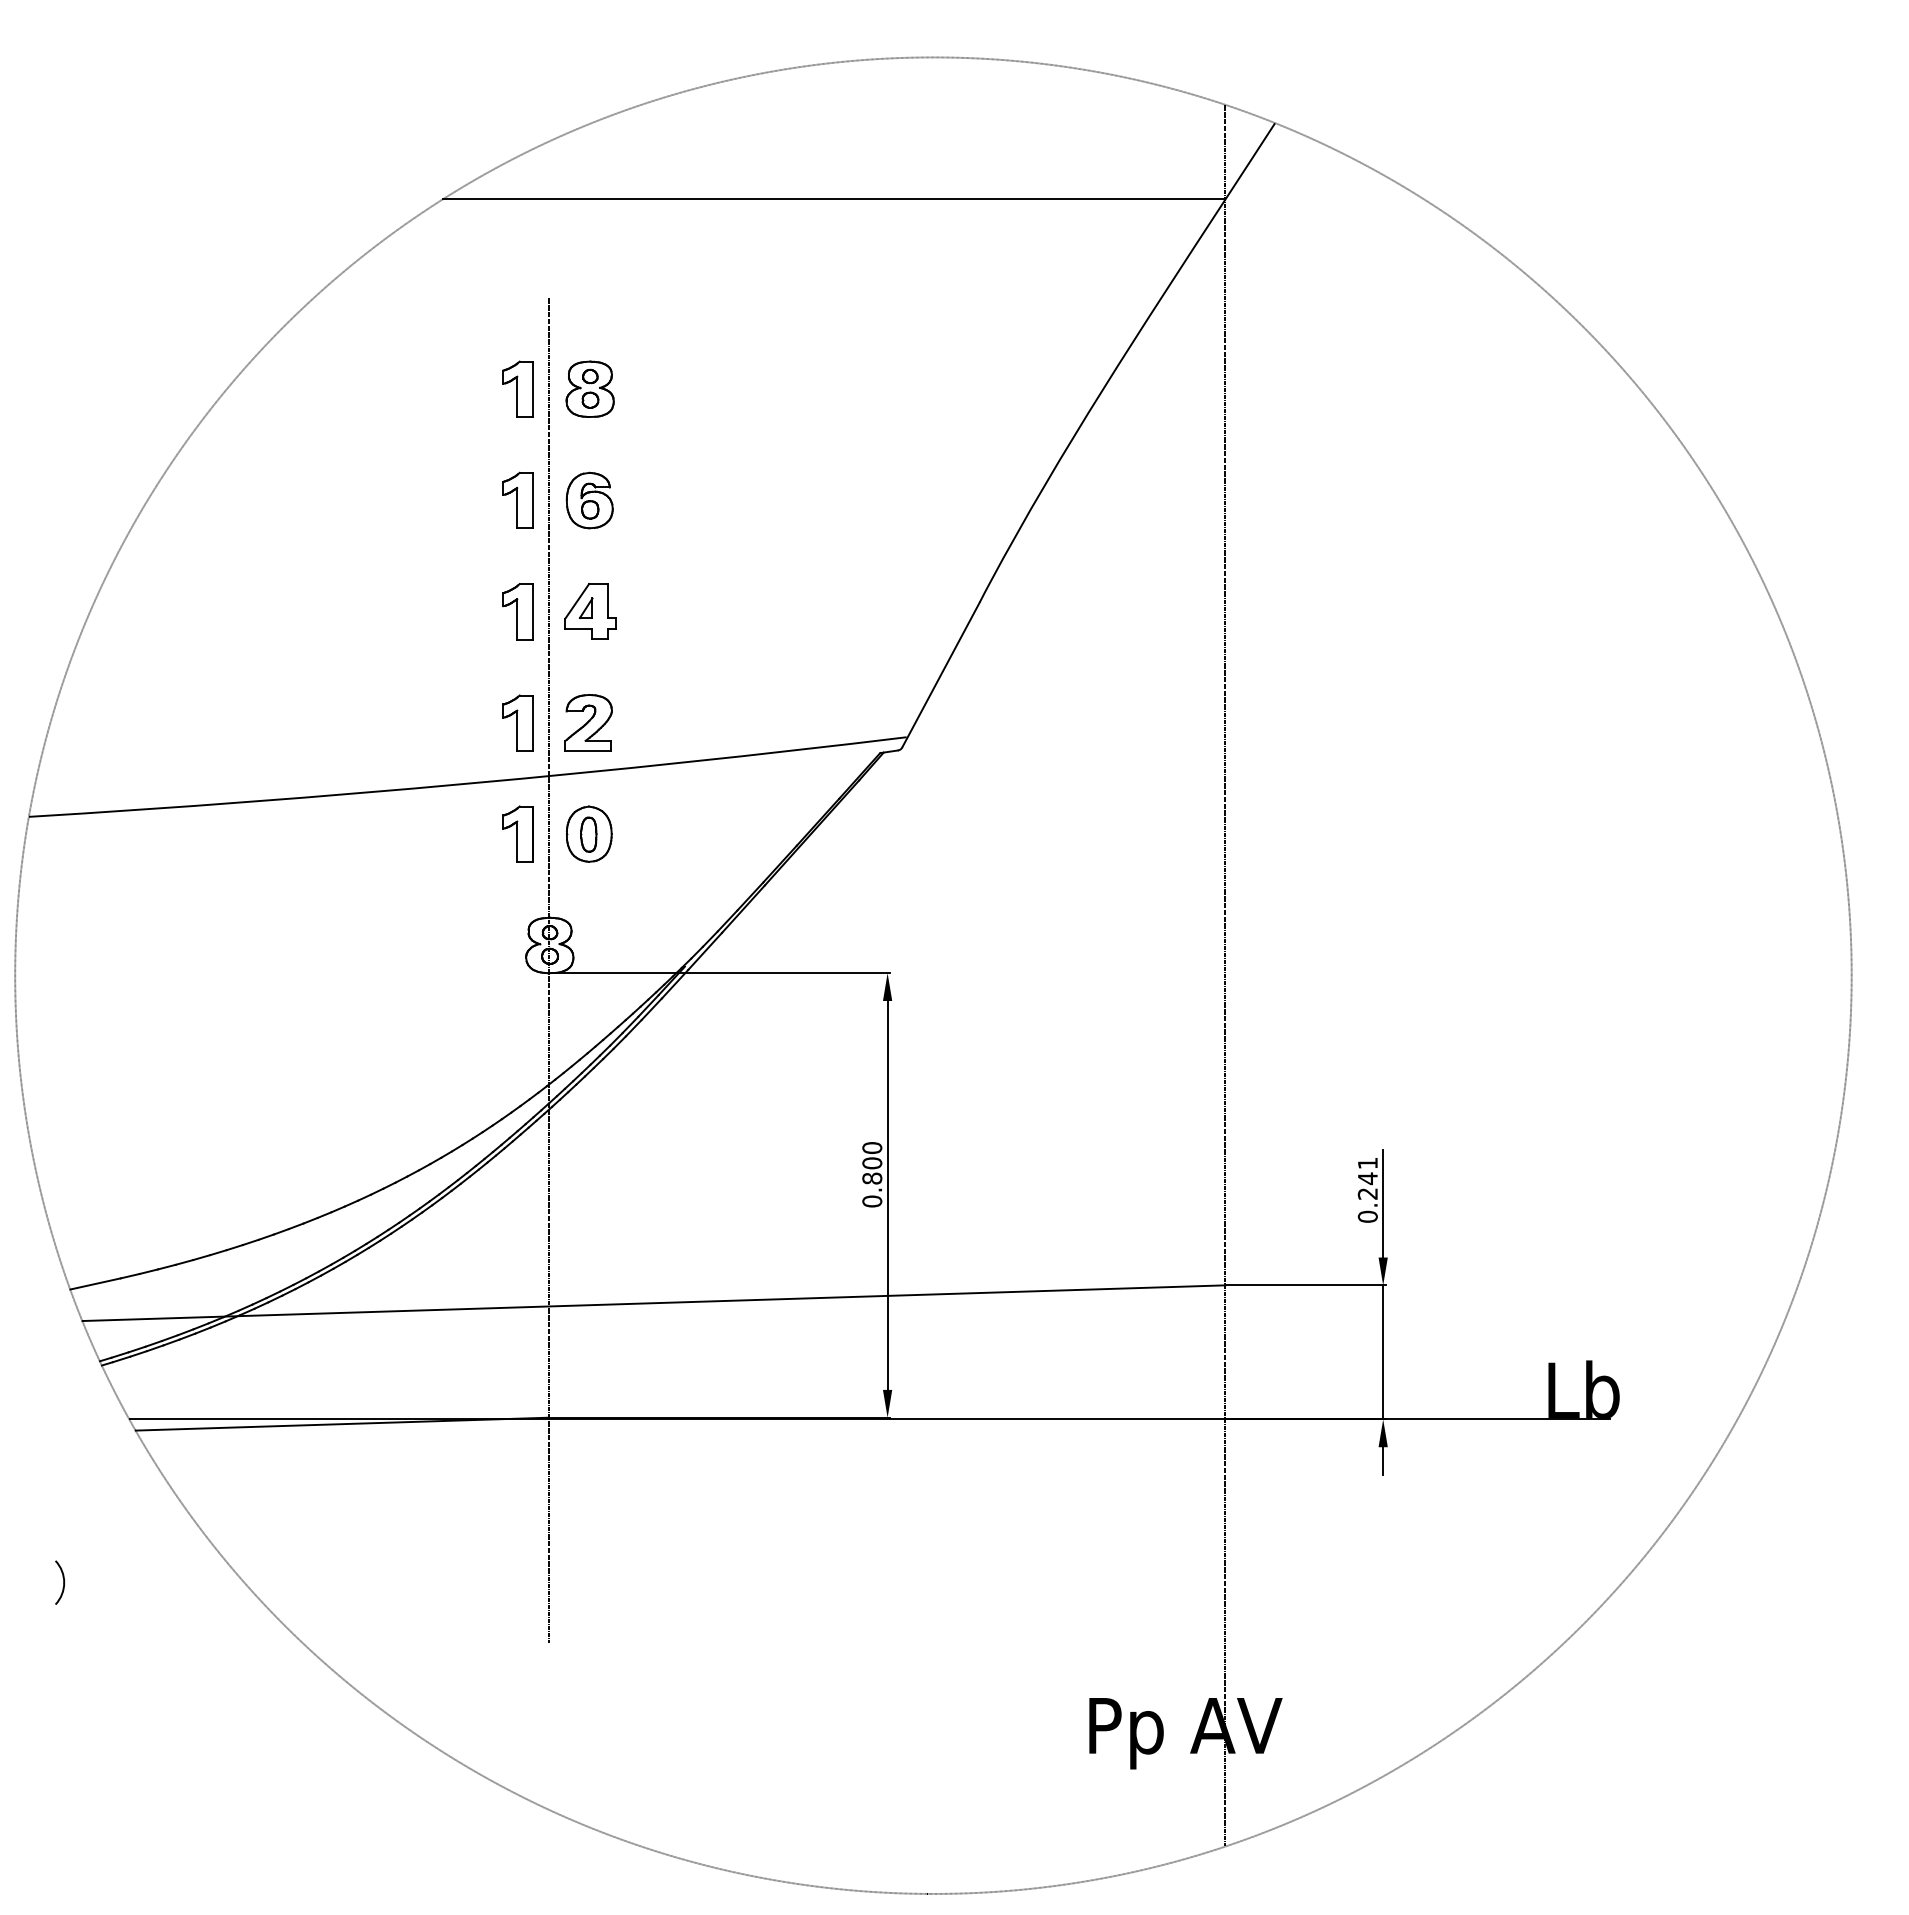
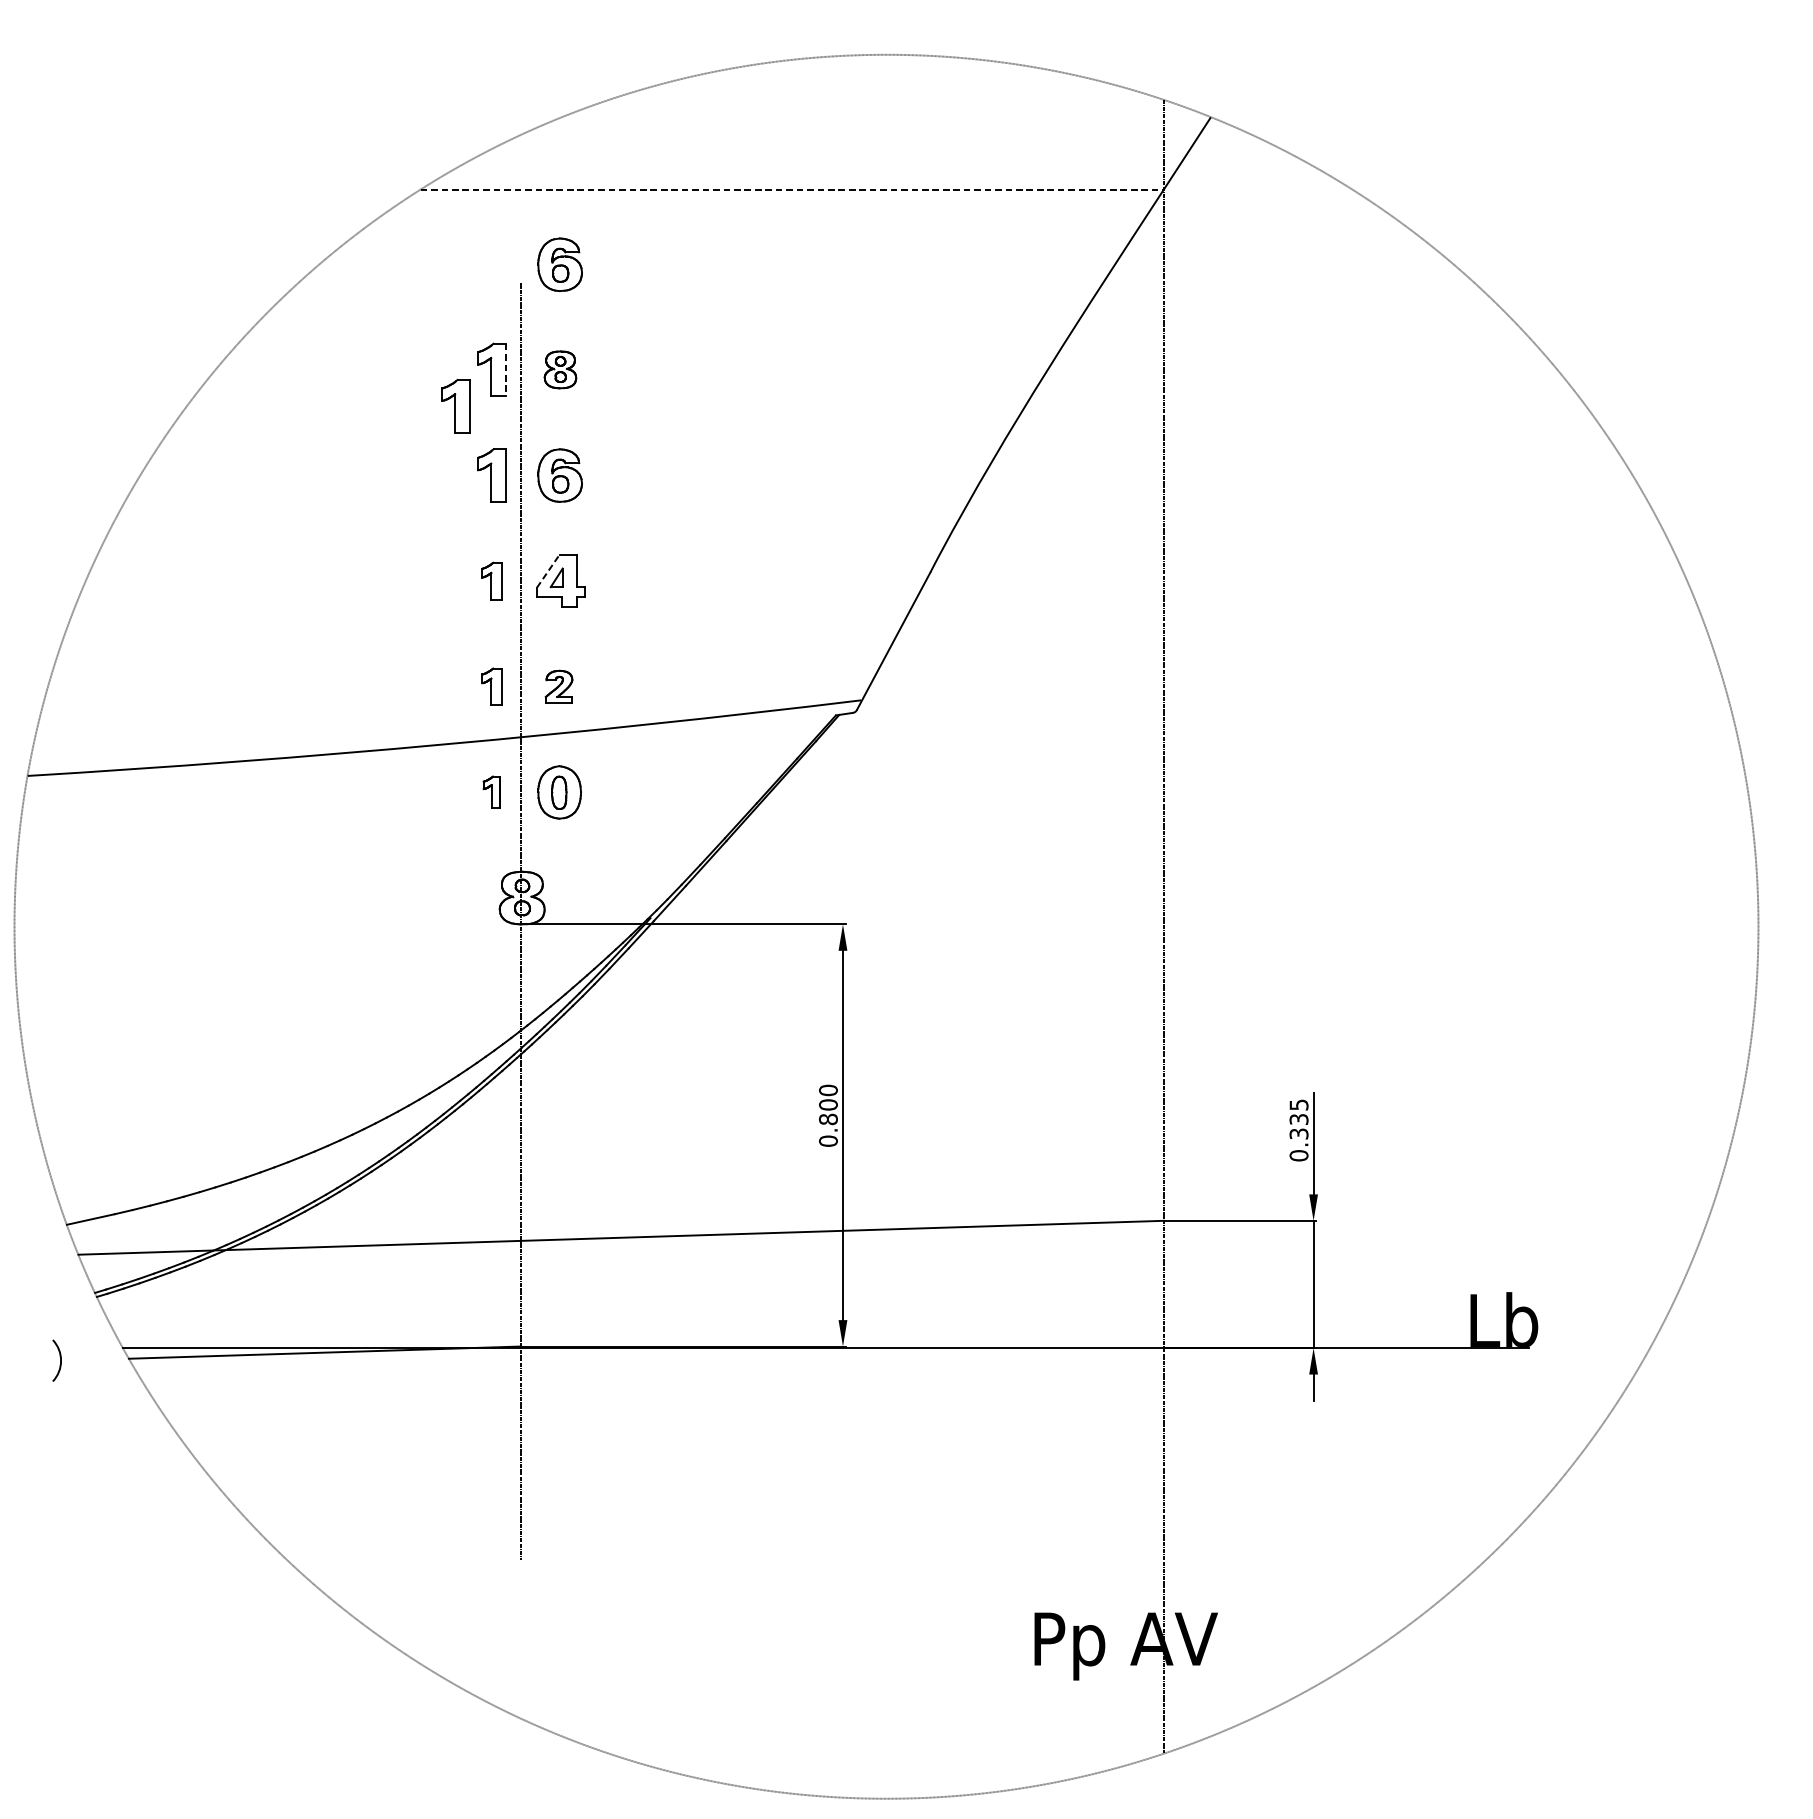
line: (834, 199) -> (792, 189), solid -> dashed
part: (589, 278) -> (559, 264), added
part: (589, 388) -> (559, 369), size x0.7
line: (532, 389) -> (505, 370), solid -> dashed
part: (479, 426) -> (455, 405), added
line: (577, 600) -> (548, 570), solid -> dashed
part: (517, 611) -> (491, 580), size x0.7
part: (517, 722) -> (491, 686), size x0.7
part: (588, 722) -> (558, 686), size x0.6
part: (517, 833) -> (491, 791), size x0.6
text: (1367, 1178) -> (1298, 1119), 0.241 -> 0.335
arc: (63, 1582) -> (60, 1360), moved

